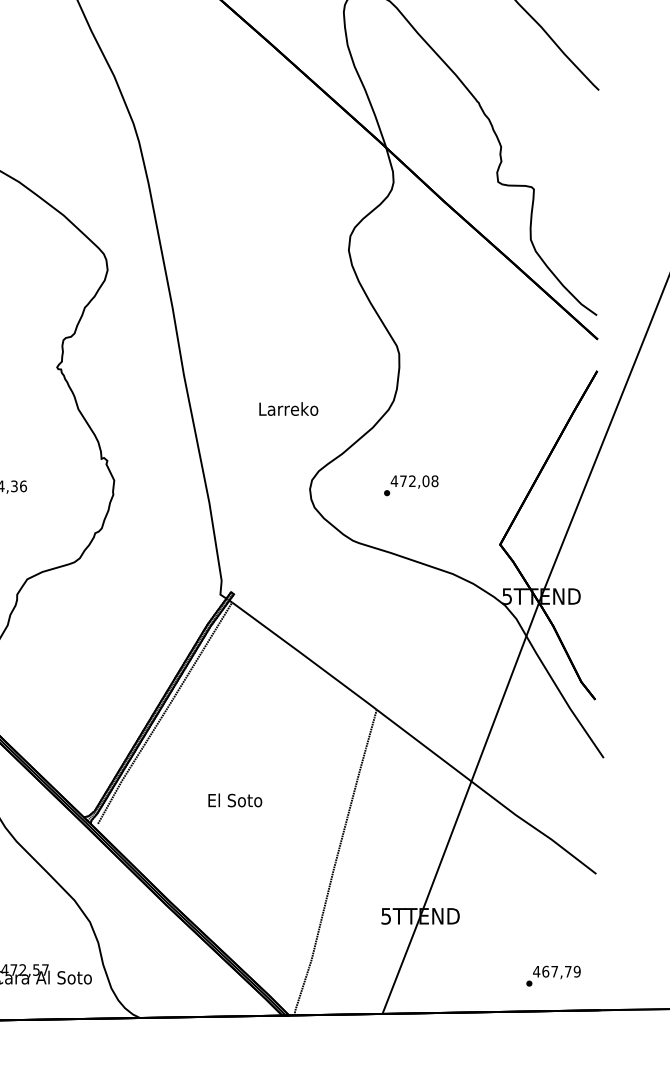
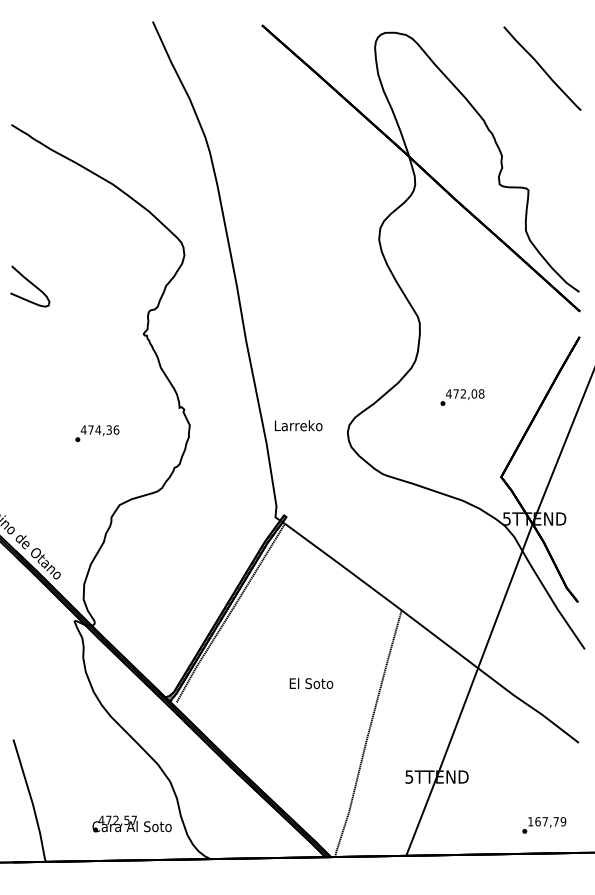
text: (288, 408) -> (298, 425), moved
text: (411, 485) -> (462, 397), moved
text: (235, 800) -> (311, 683), moved
text: (536, 971) -> (530, 821), 467,79 -> 167,79

